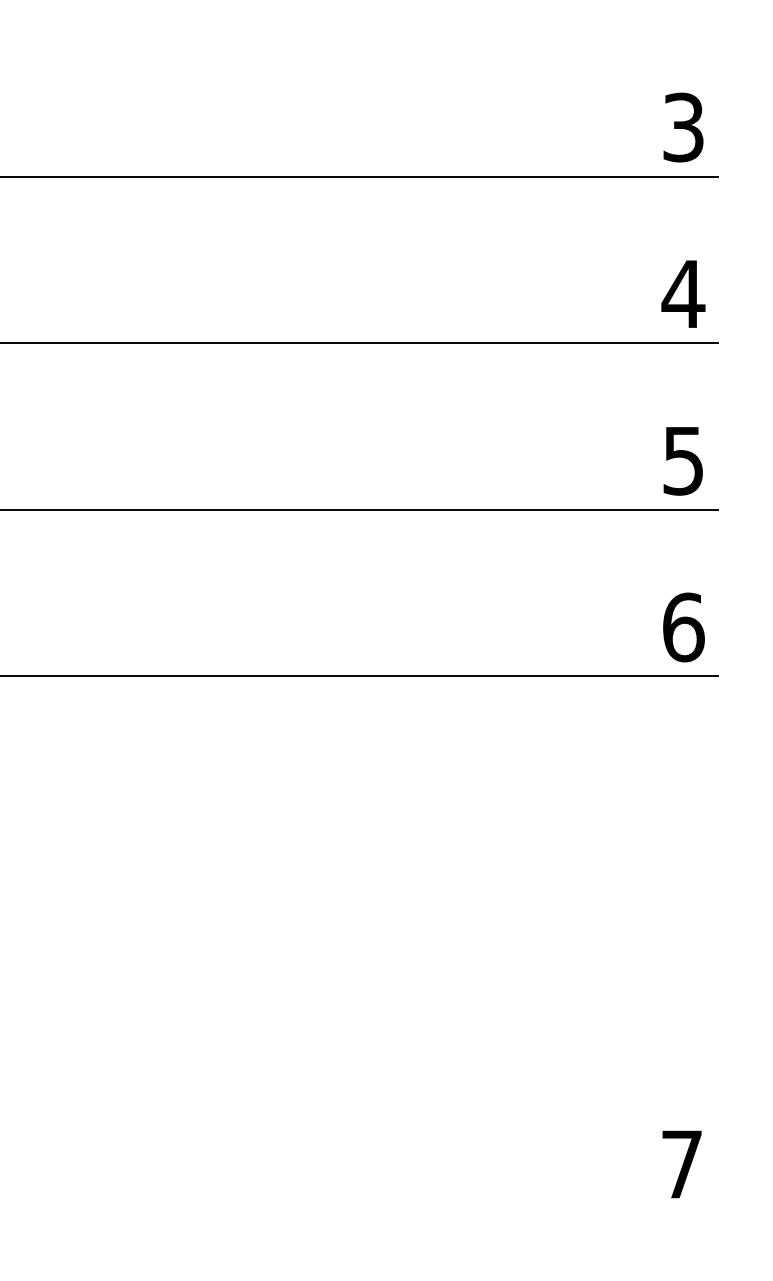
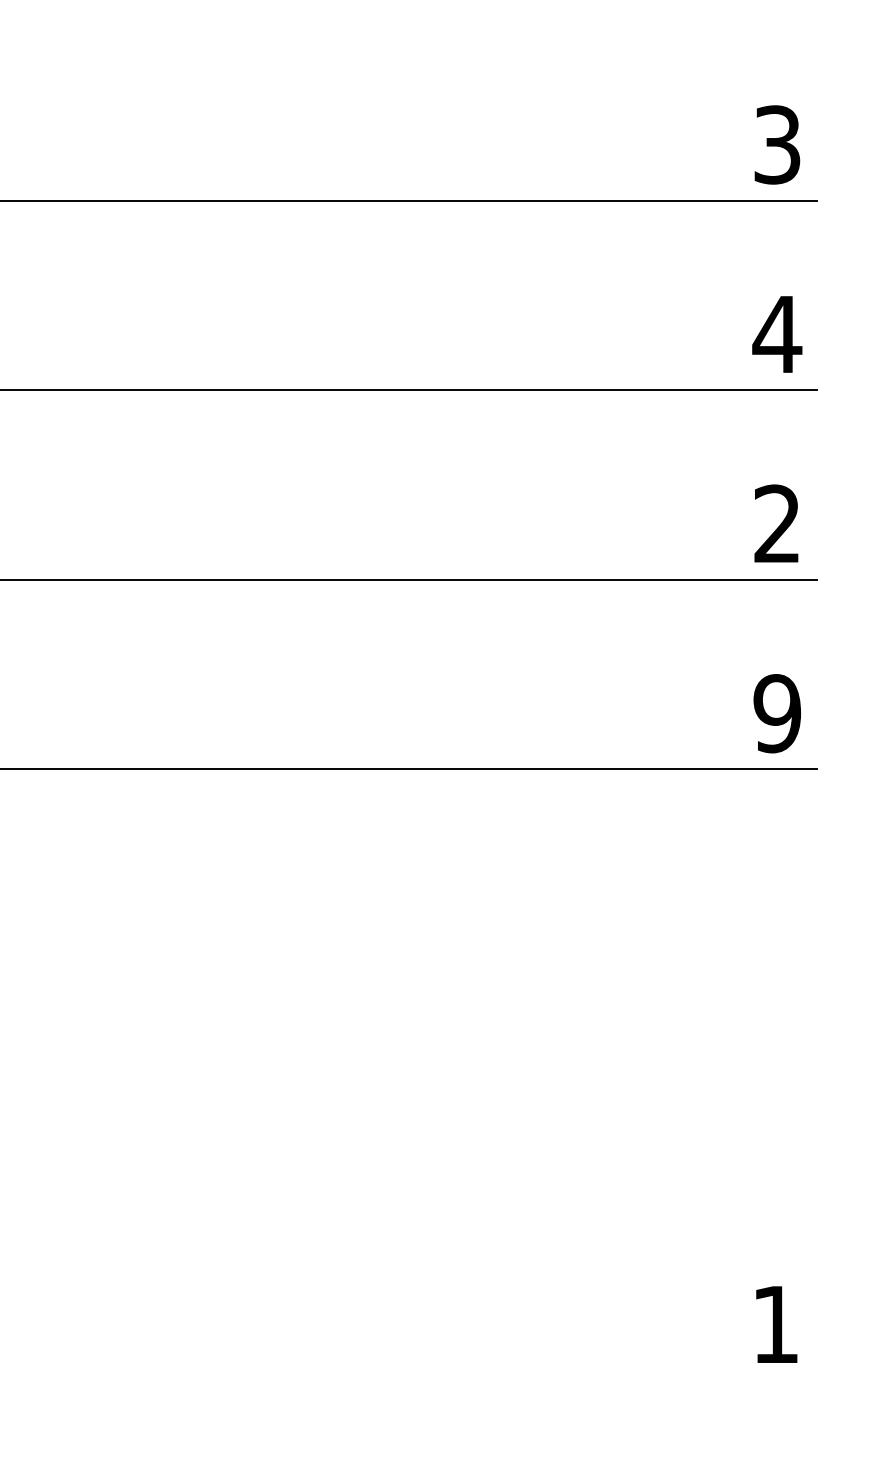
text: (682, 460) -> (776, 523), 5 -> 2
text: (683, 627) -> (777, 713), 6 -> 9
text: (681, 1164) -> (775, 1324), 7 -> 1

